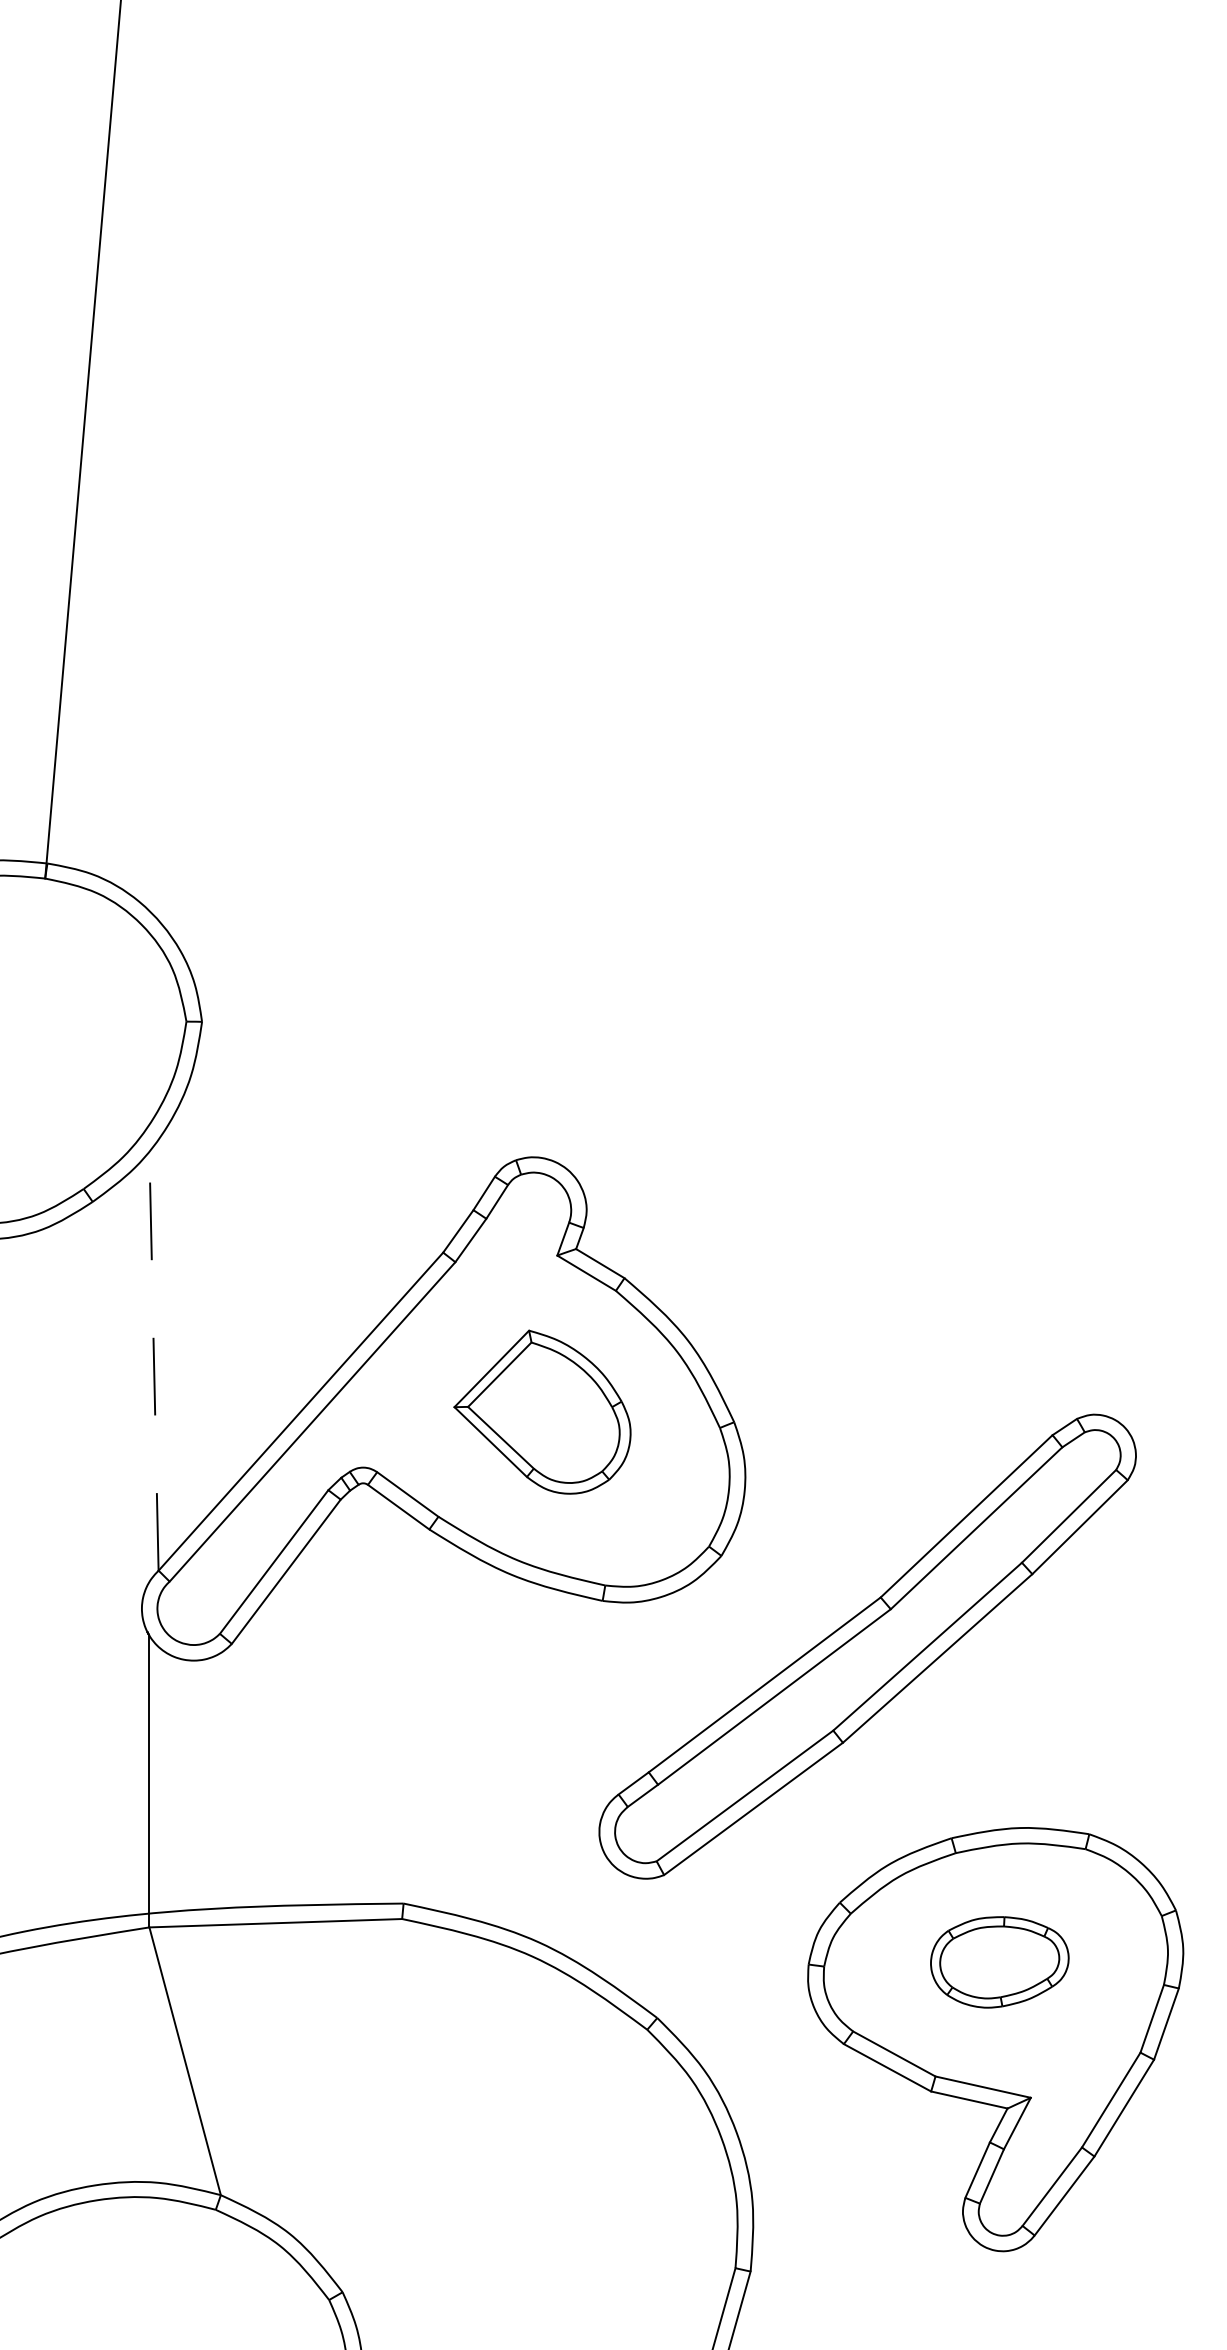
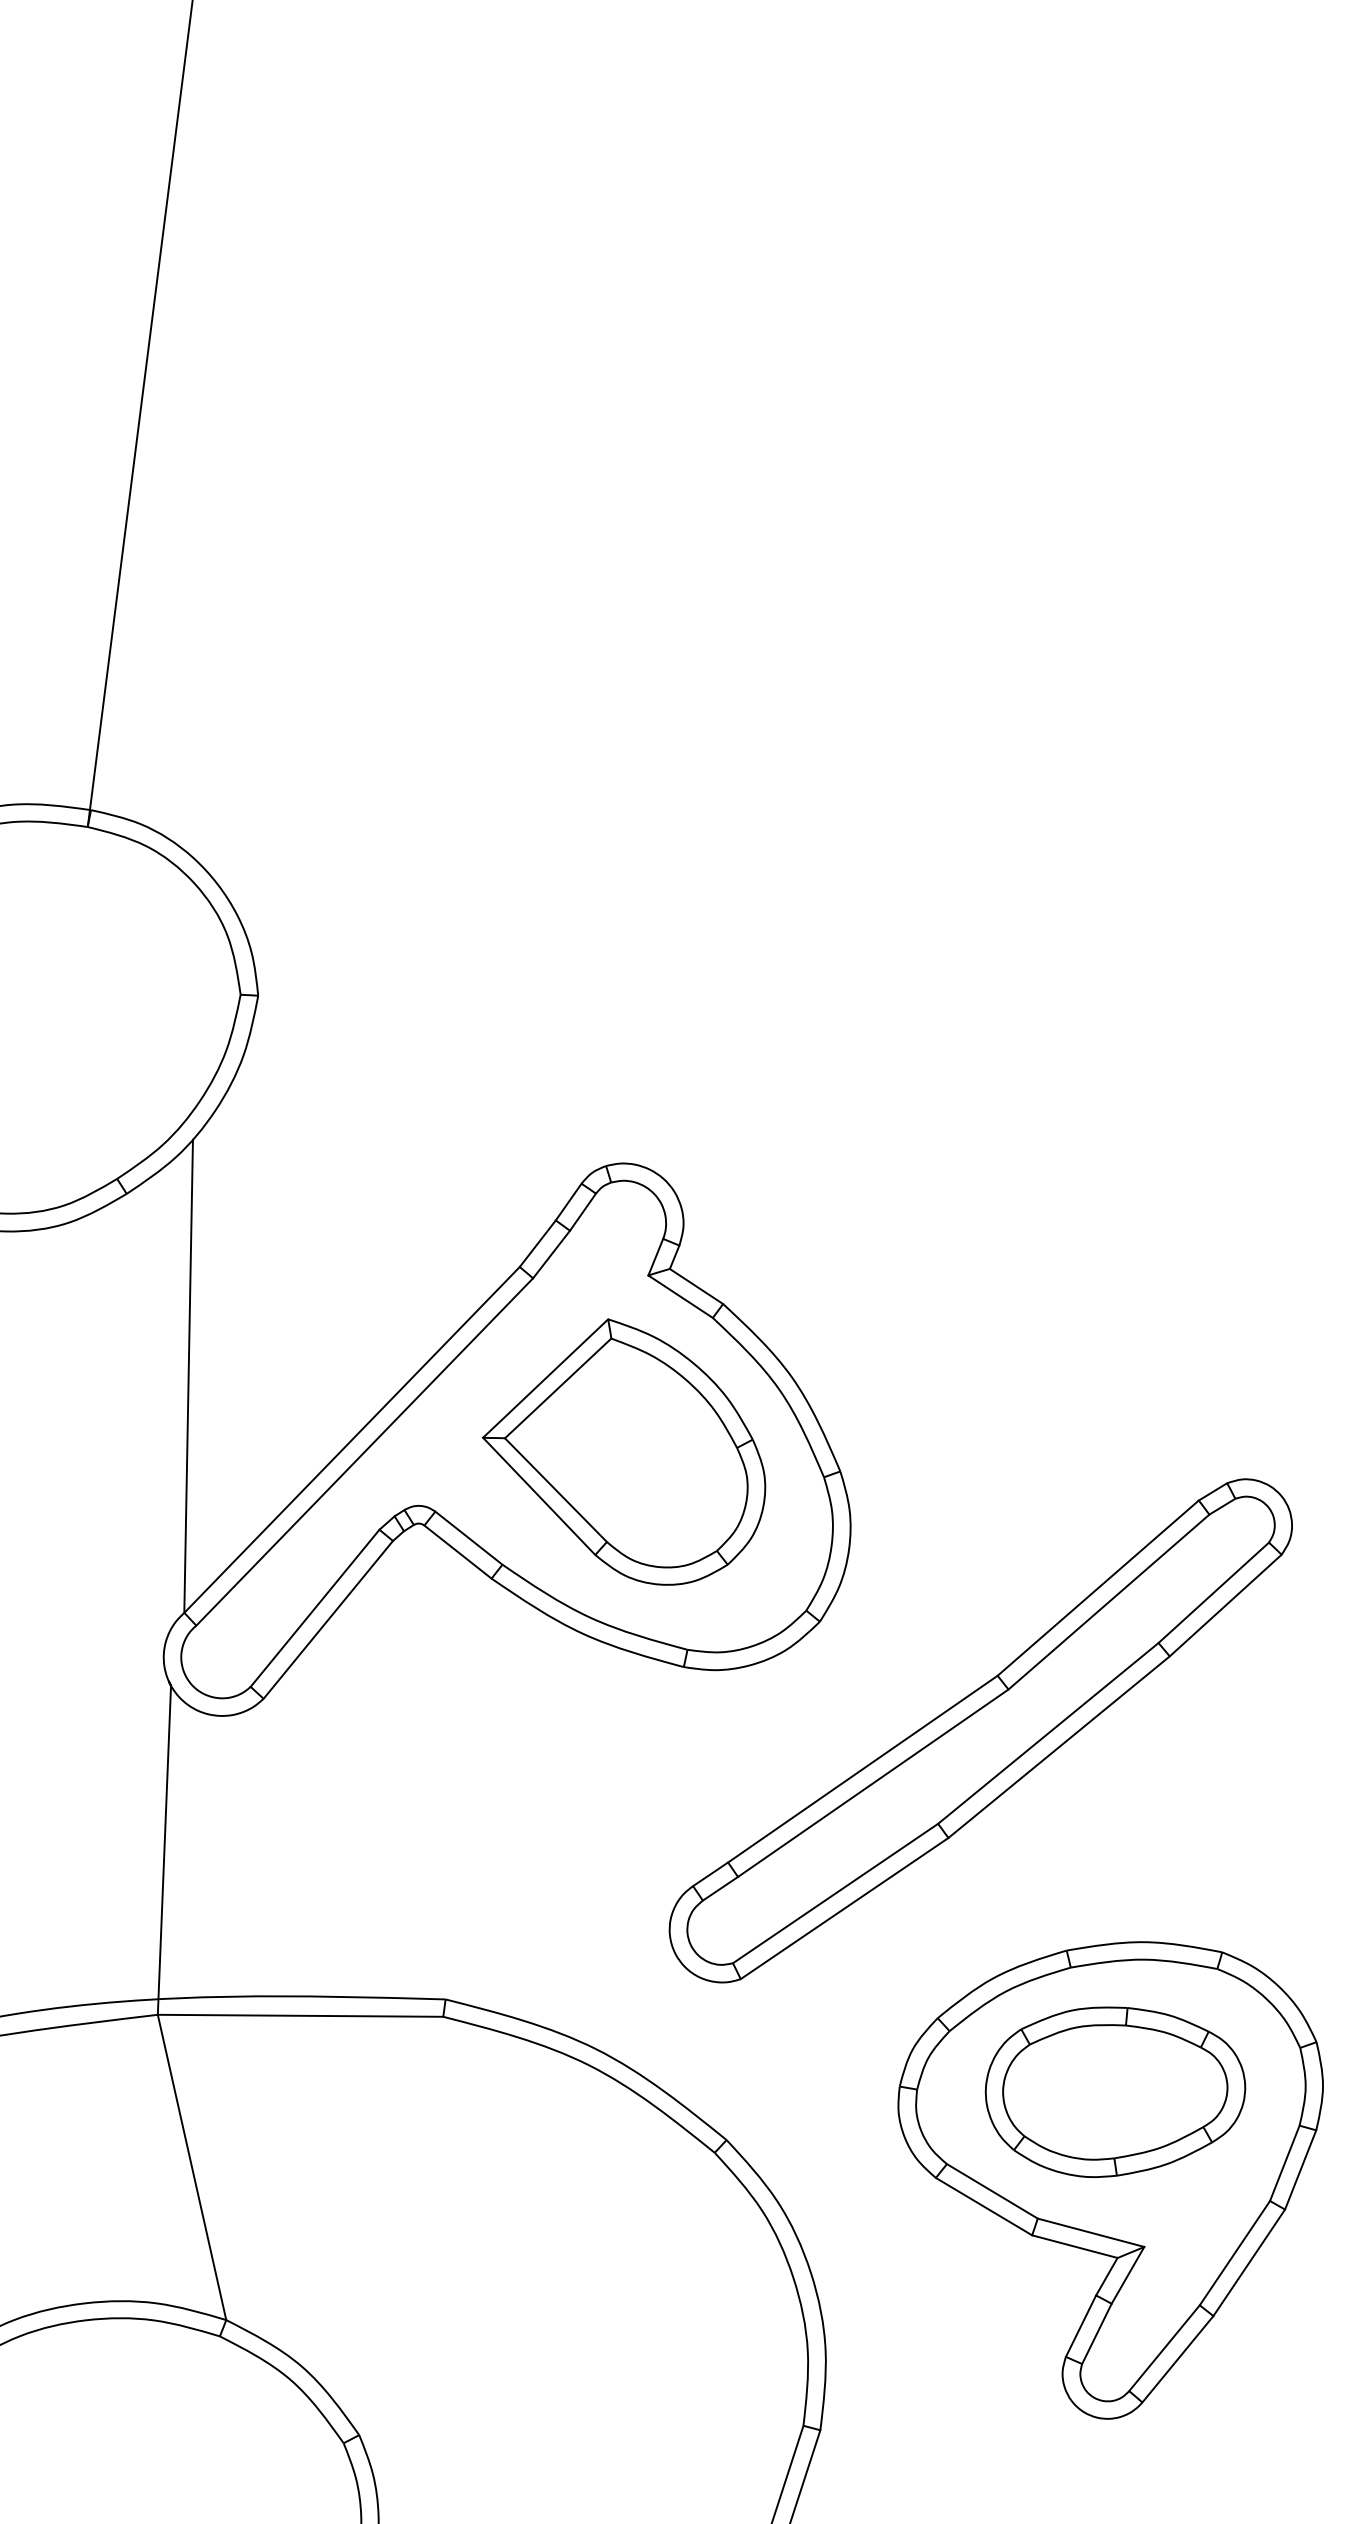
line: (154, 1361) -> (189, 1376), dashed -> solid
part: (542, 1411) -> (624, 1450), size x1.43
part: (999, 1962) -> (1115, 2092), size x1.67

